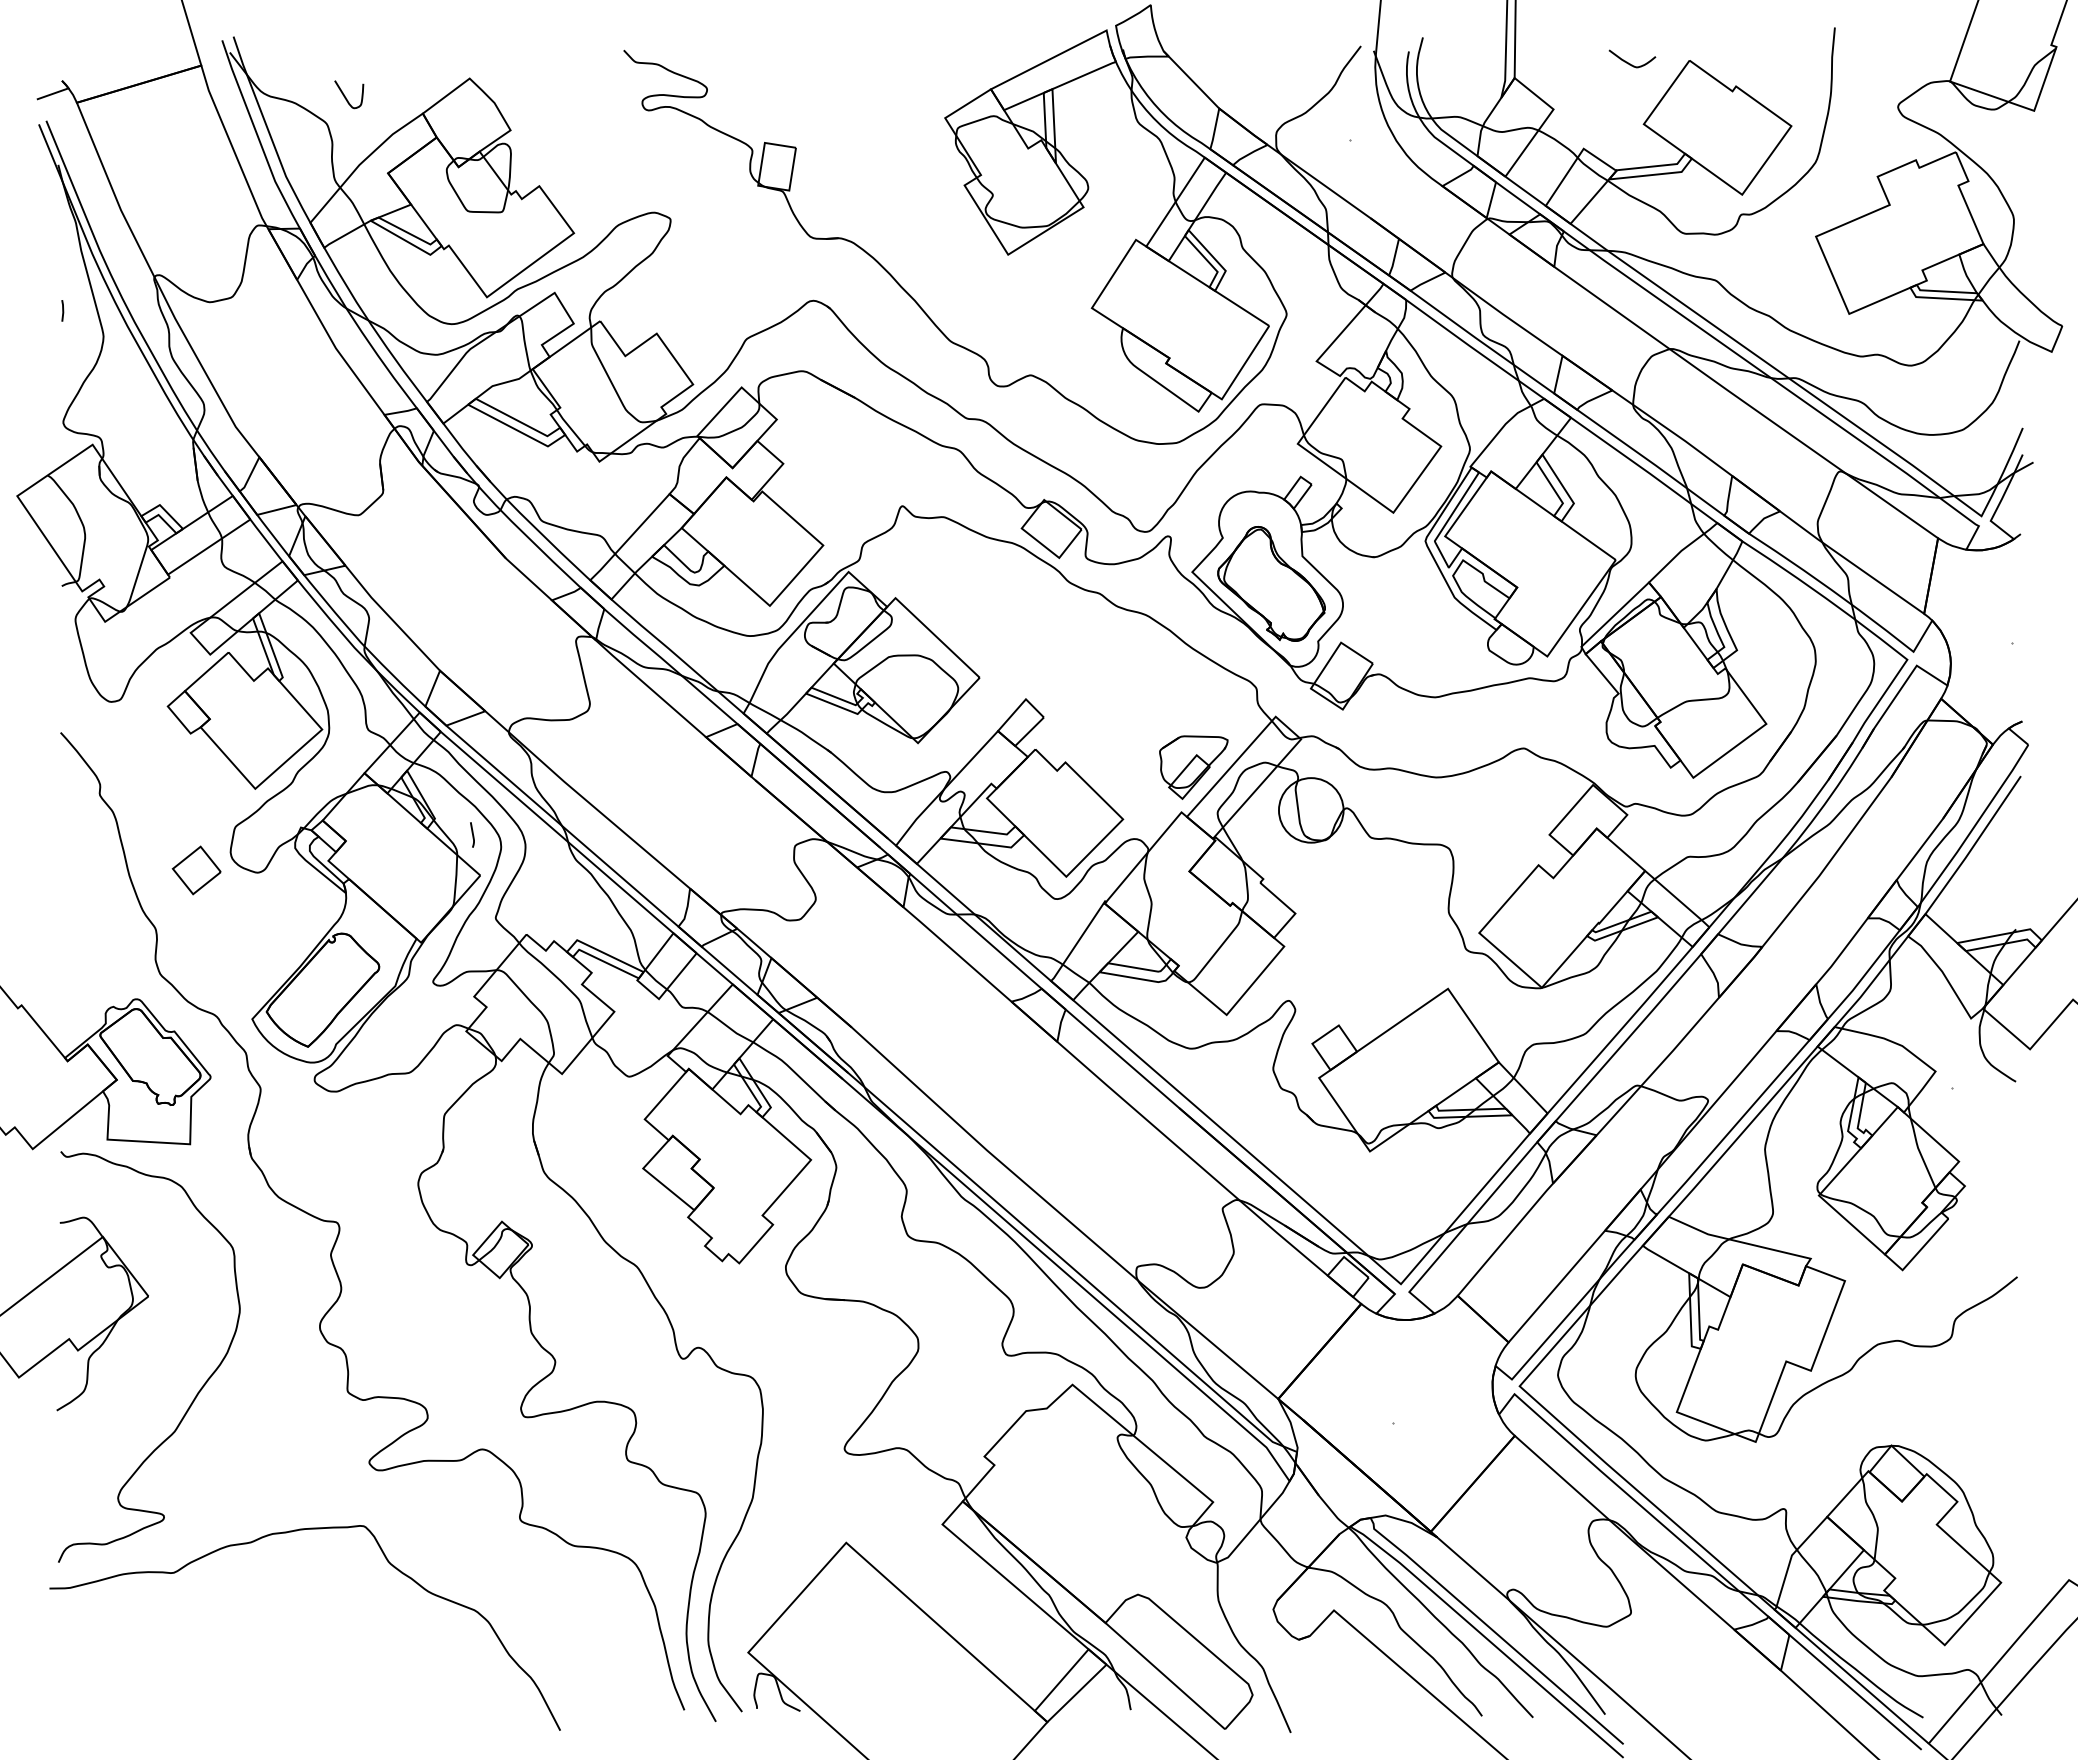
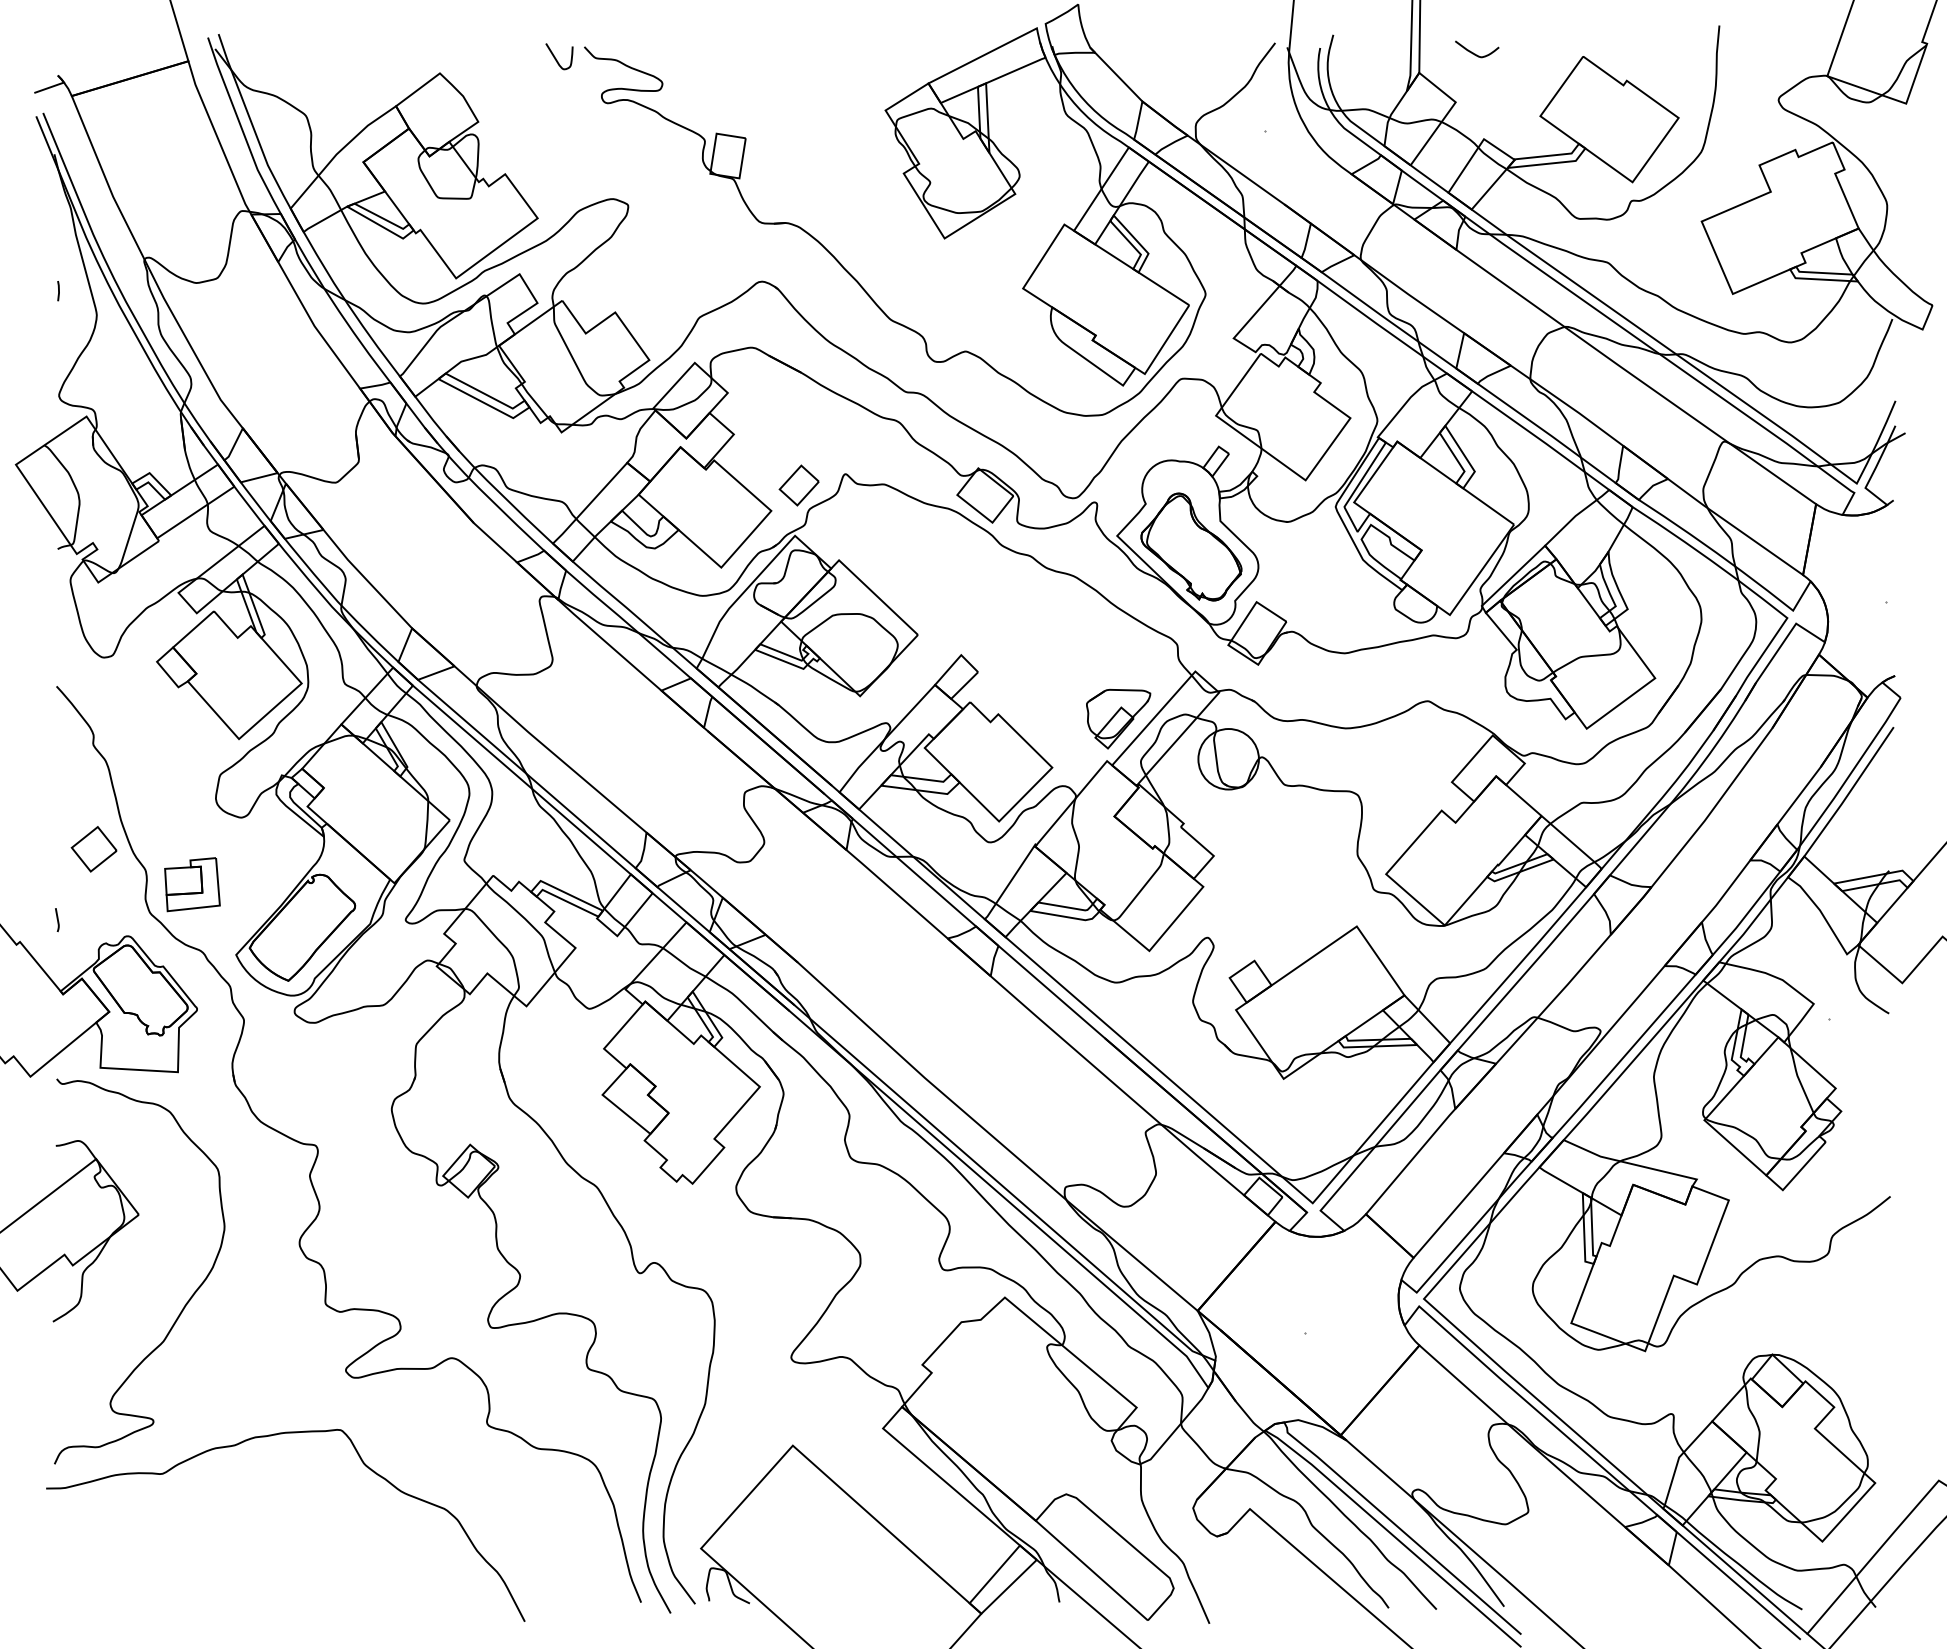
curve: (1630, 63) -> (1475, 53), moved
curve: (345, 95) -> (555, 57), moved
part: (852, 518) -> (798, 485), added
line: (472, 834) -> (57, 919), moved
part: (196, 870) -> (93, 849), moved
part: (205, 944) -> (192, 884), added

